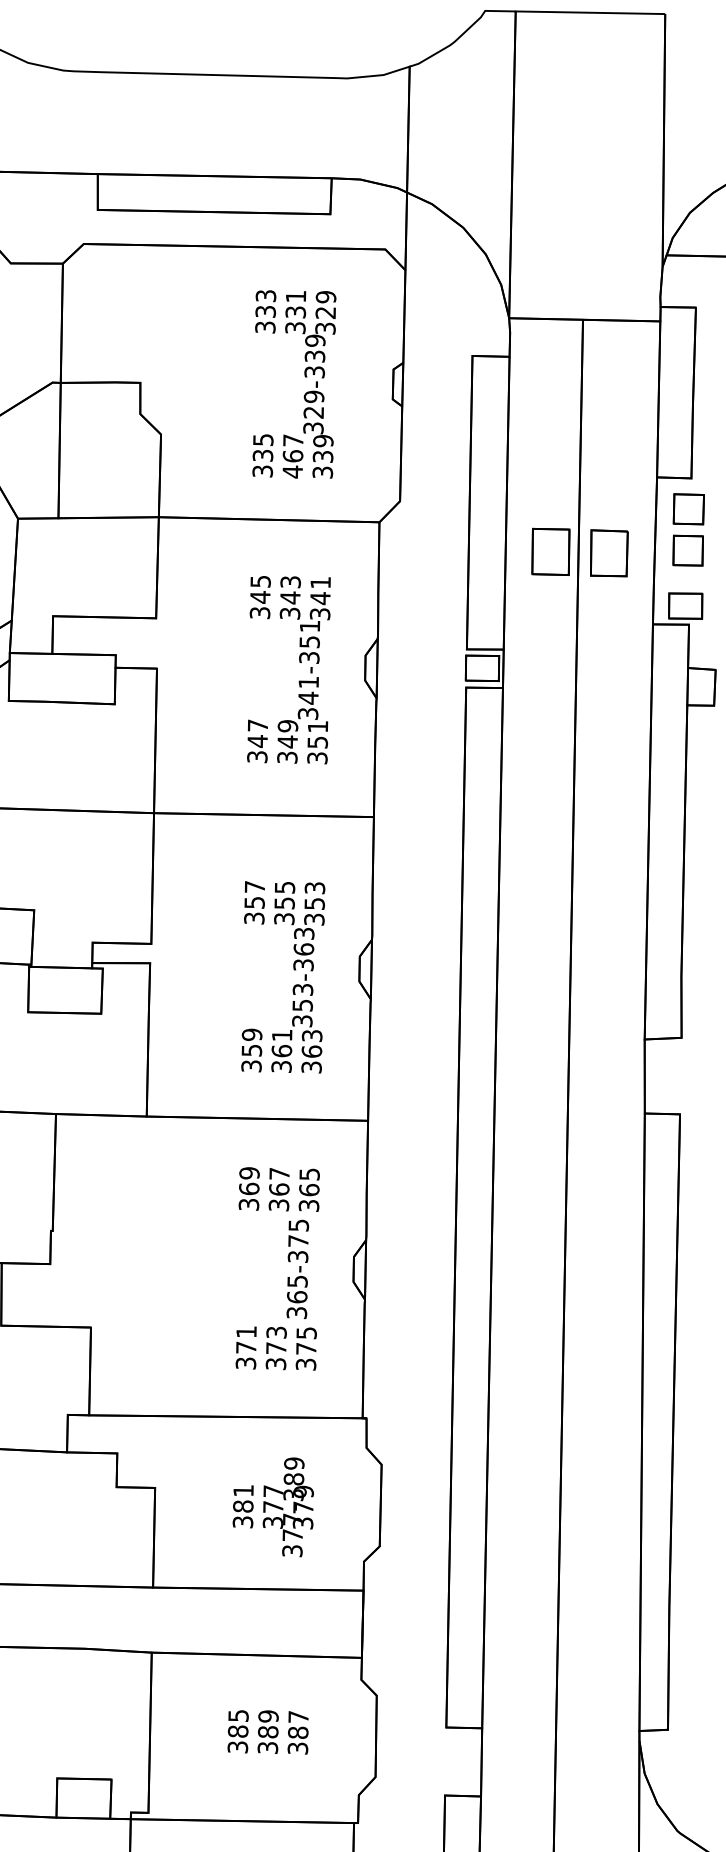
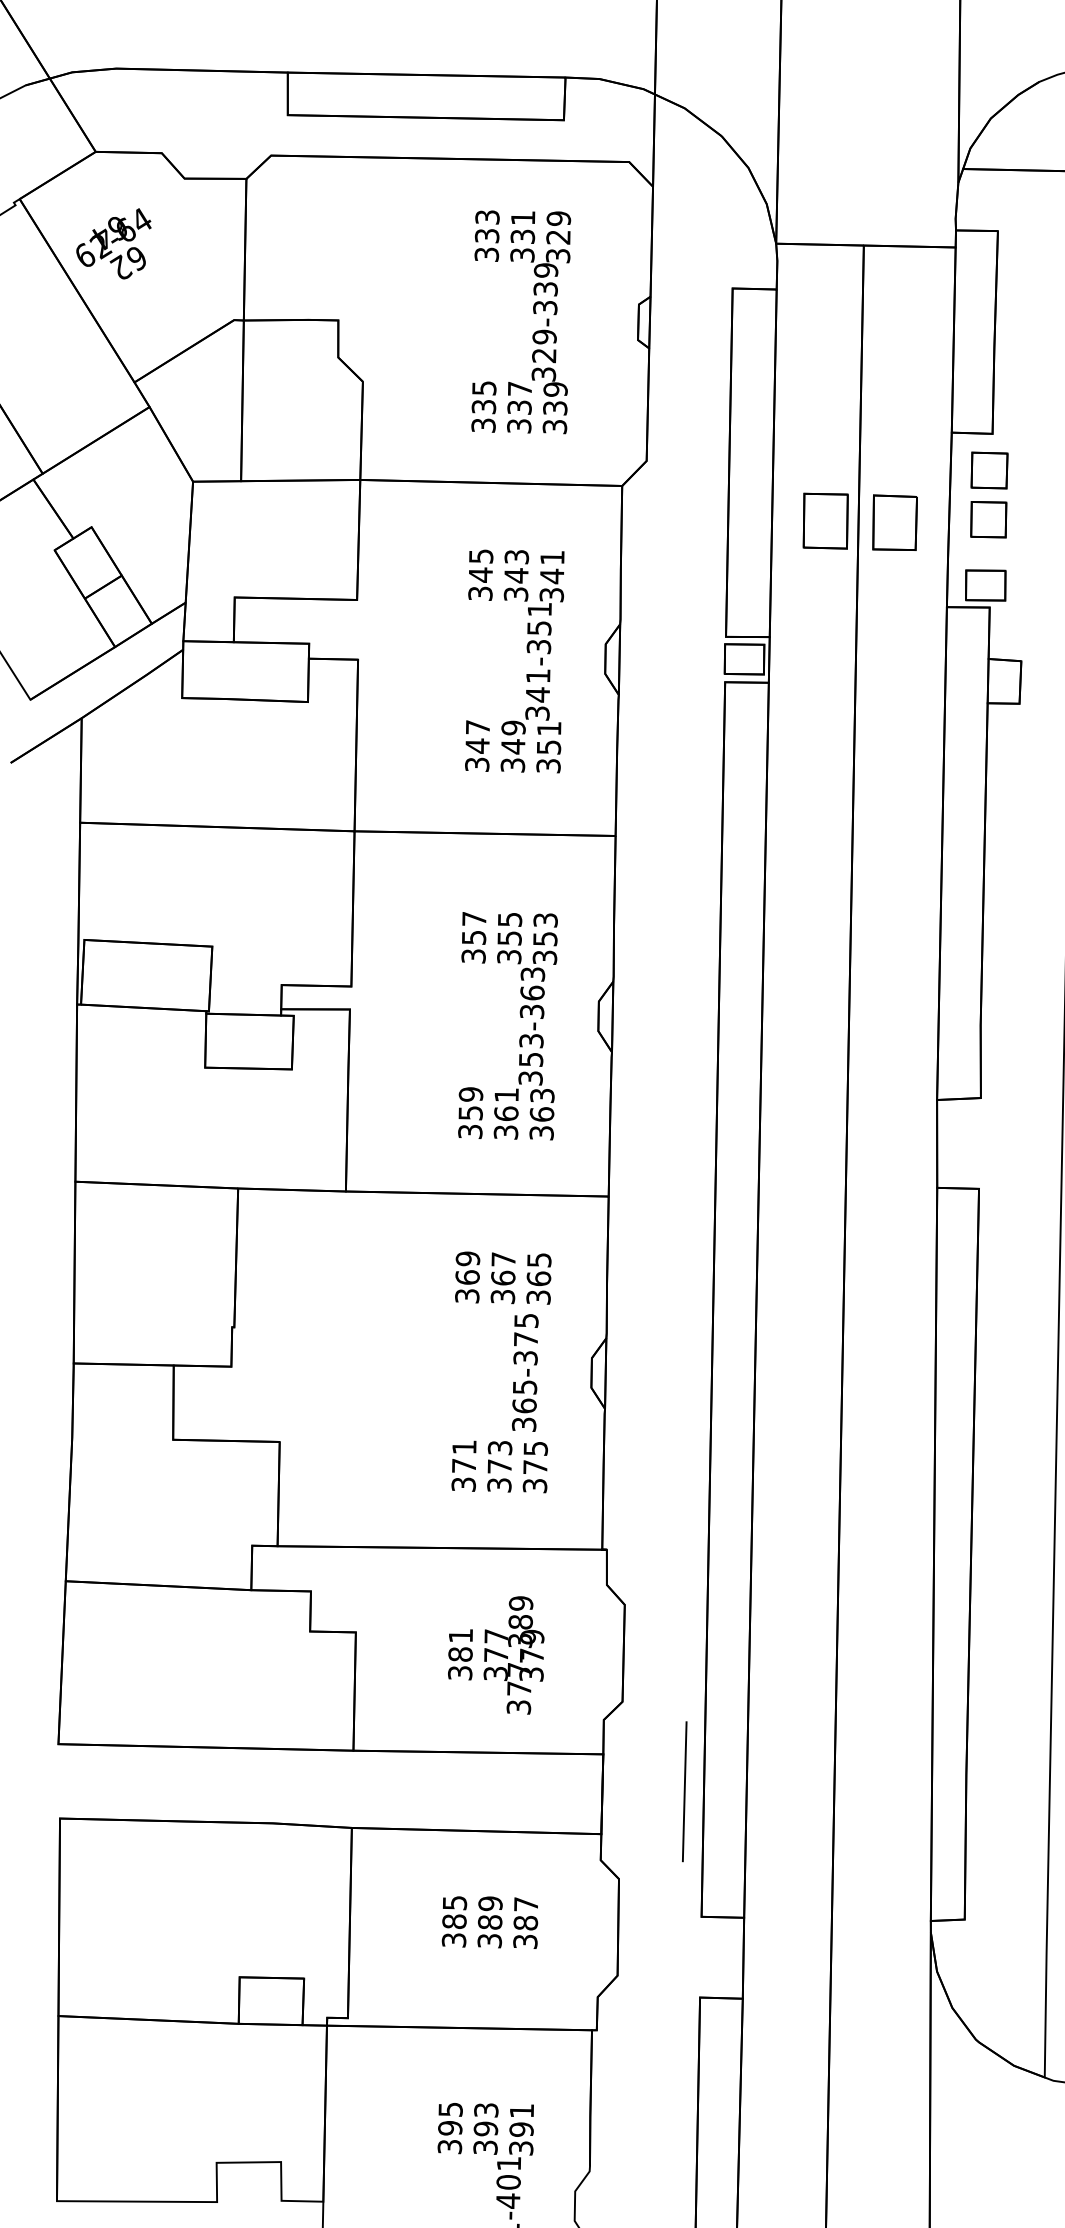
text: (292, 464) -> (519, 417), 467 -> 337
line: (431, 1621) -> (684, 1791), added

